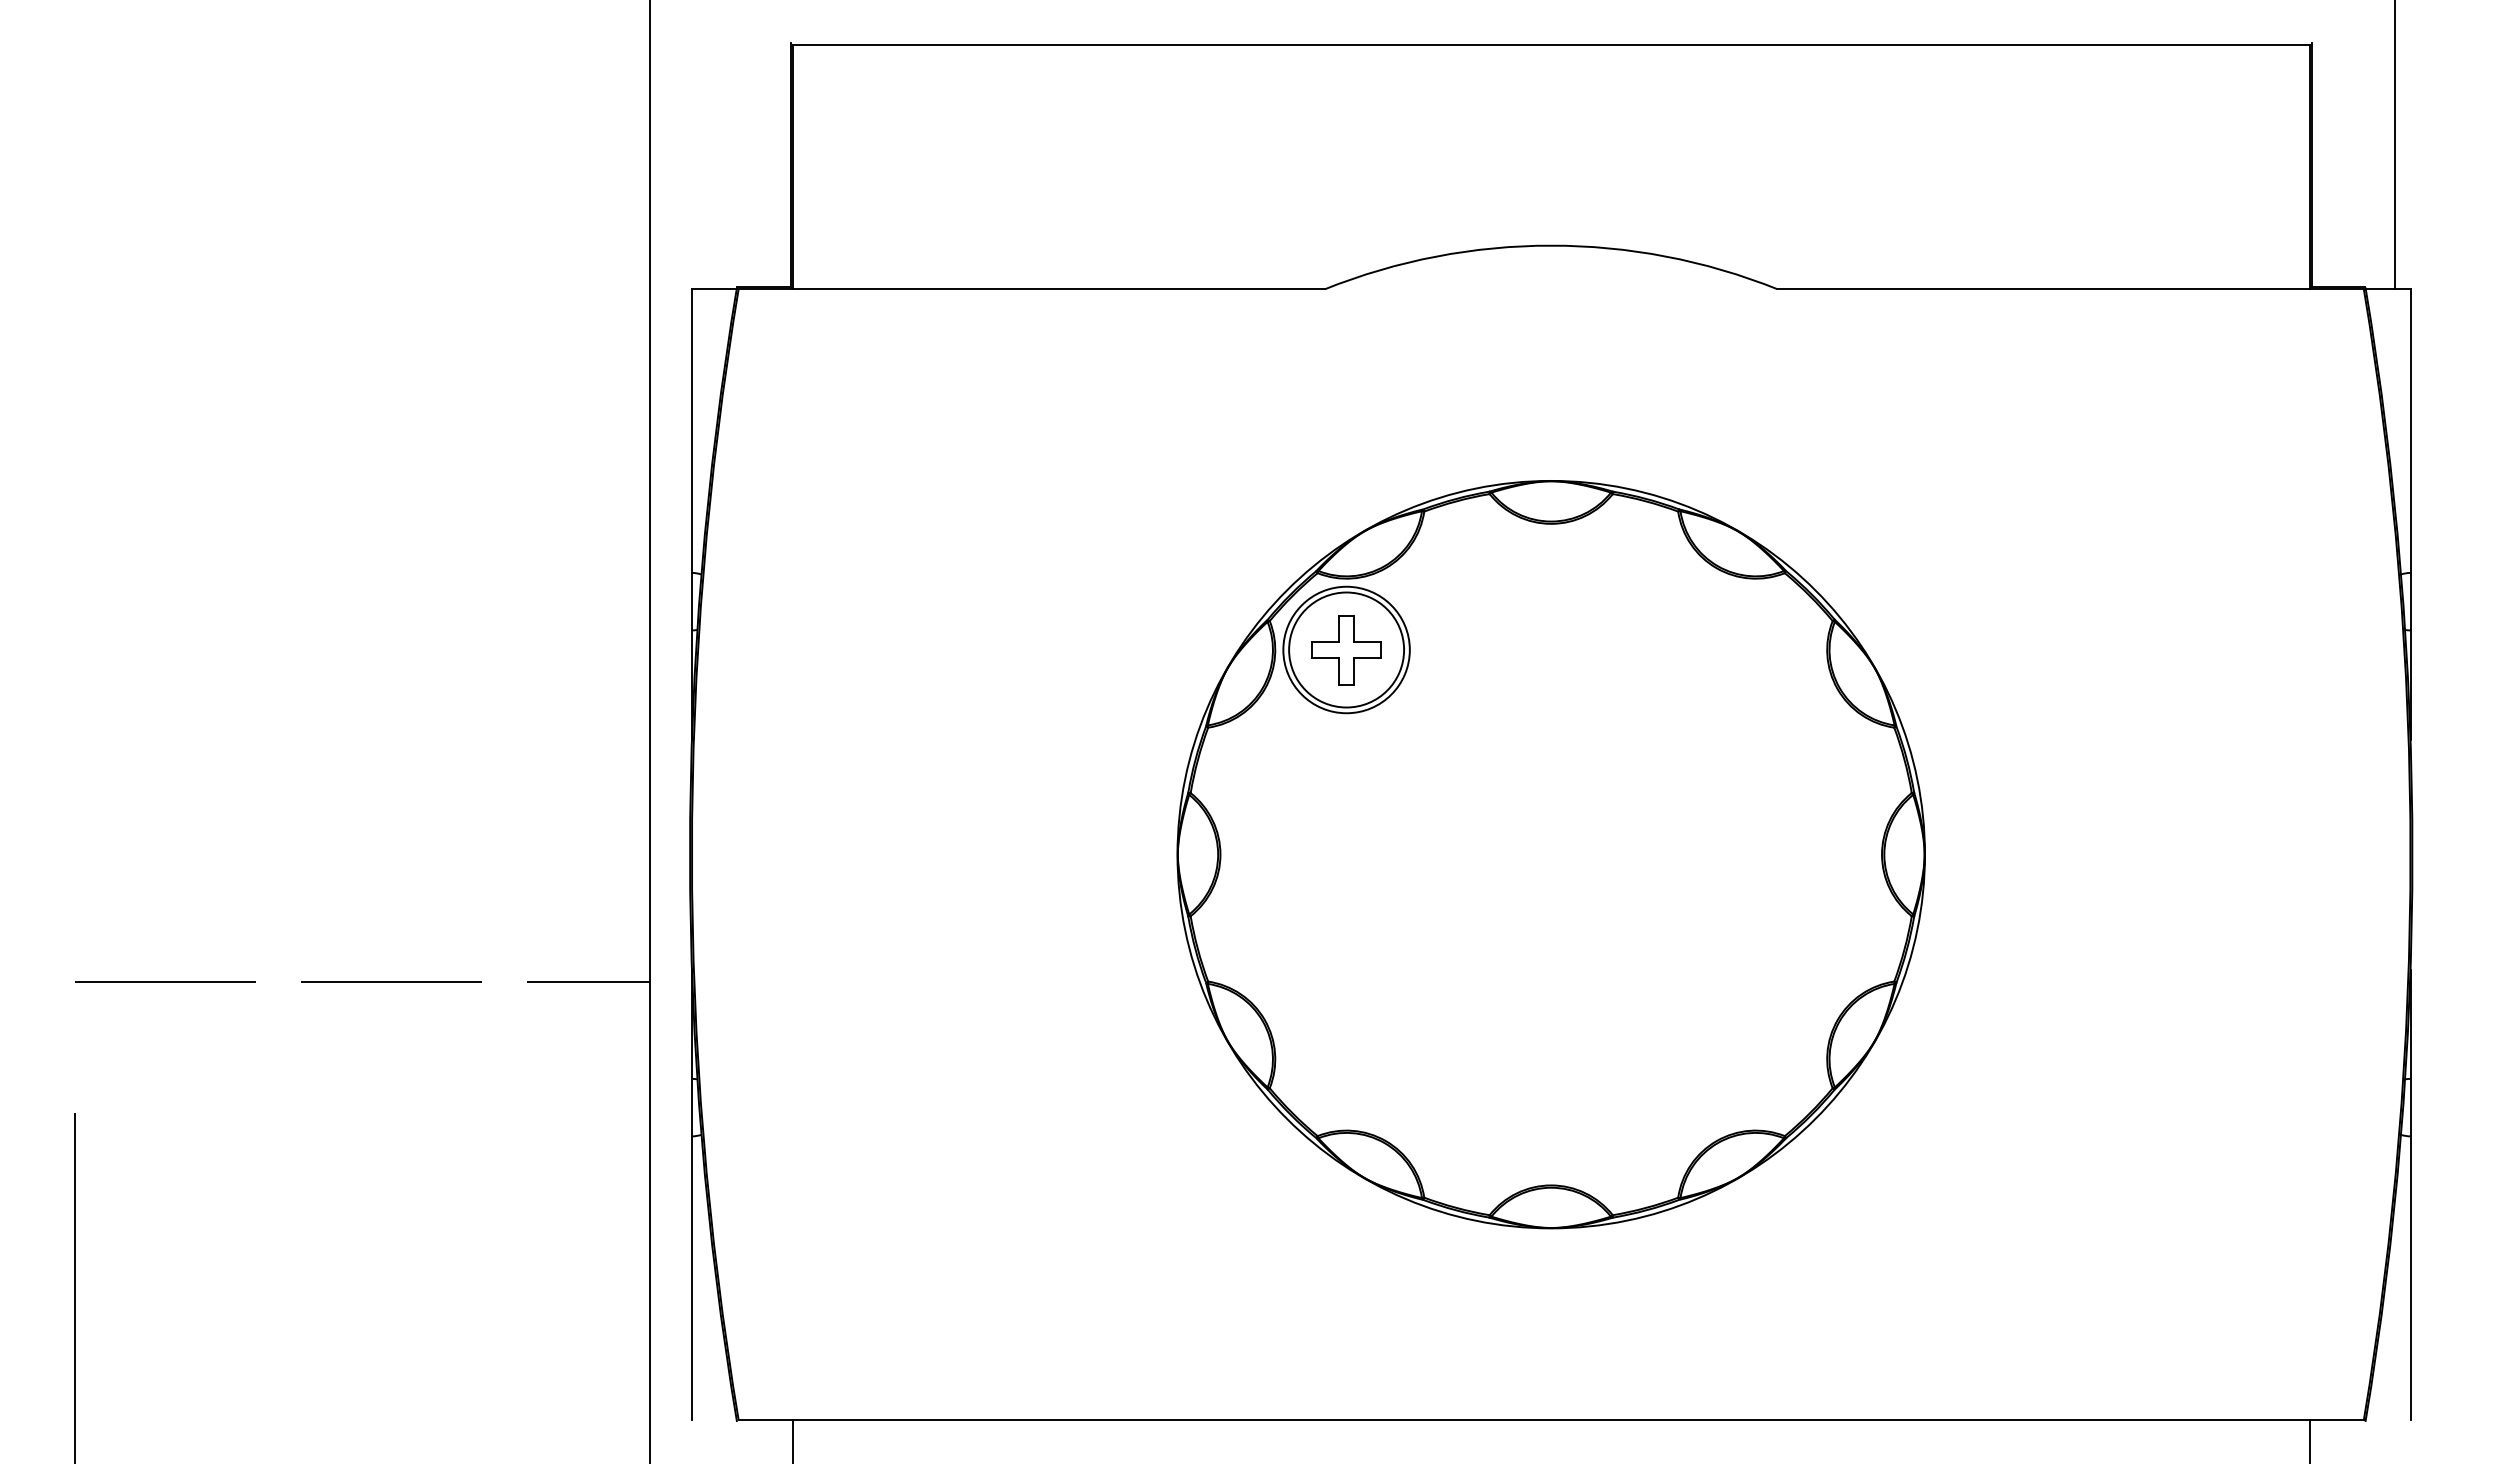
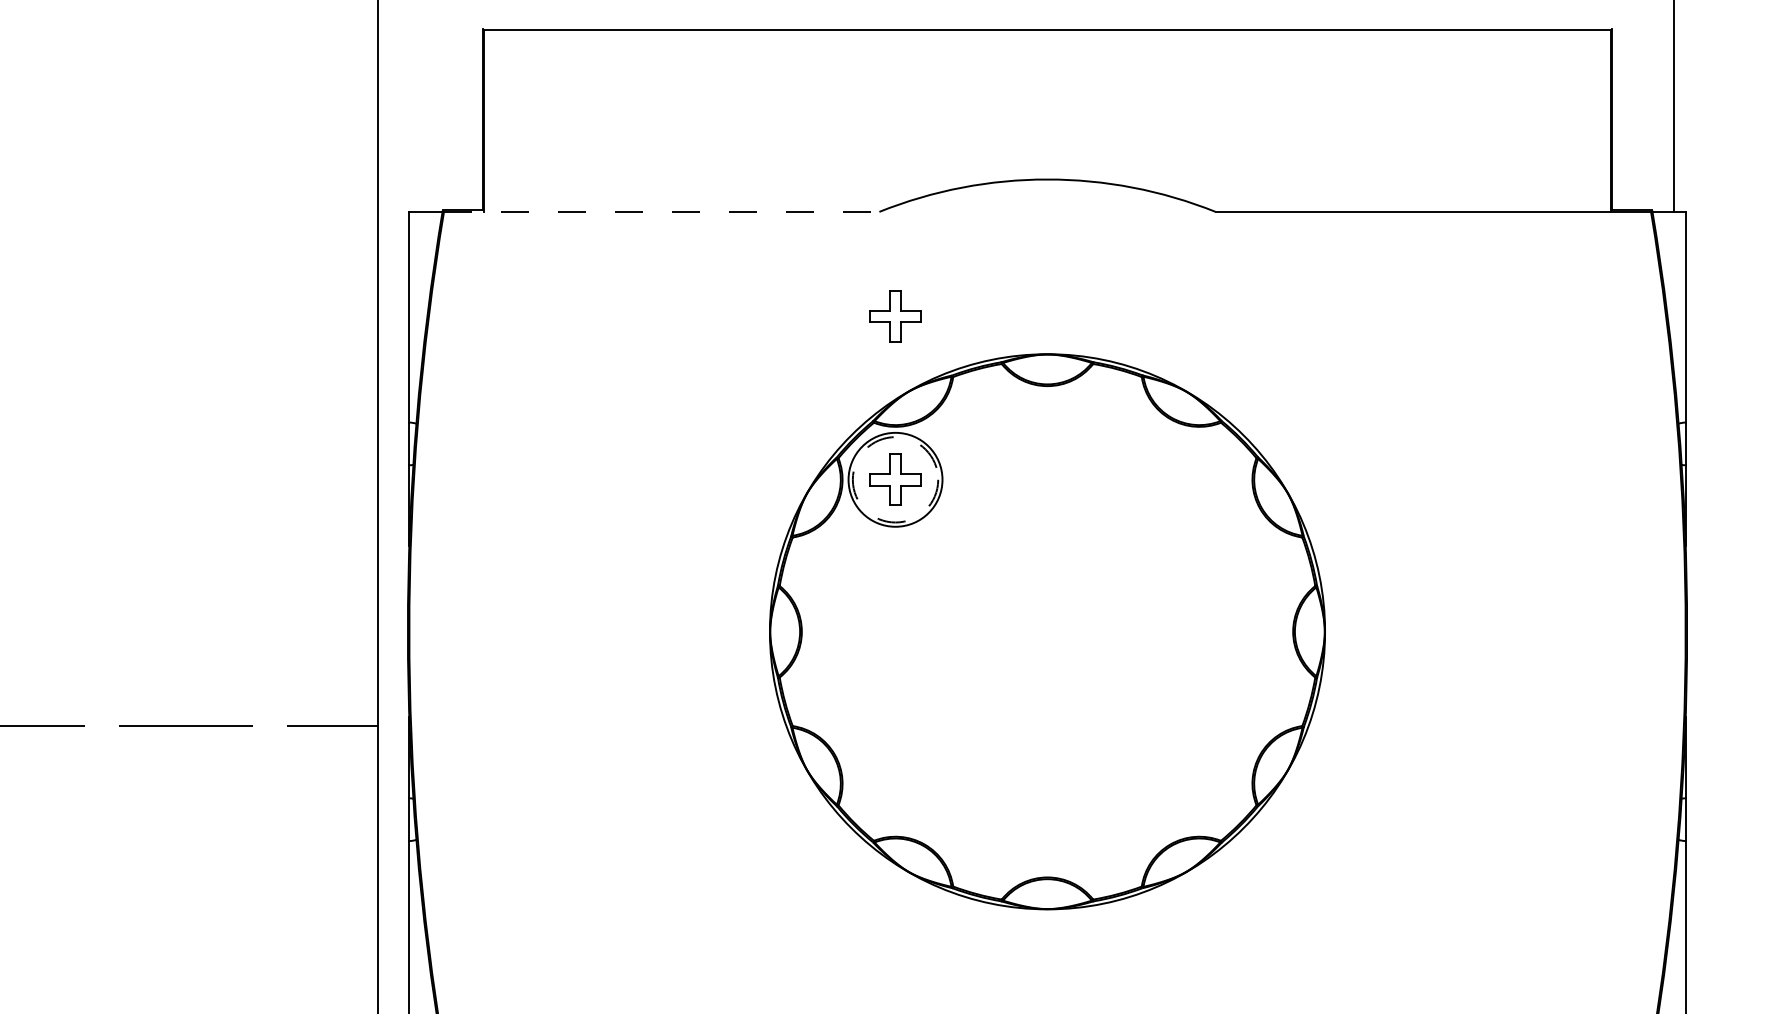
line: (1032, 289) -> (662, 212), solid -> dashed
part: (1346, 430) -> (895, 316), added
circle: (1346, 649) -> (895, 479), solid -> dashed

